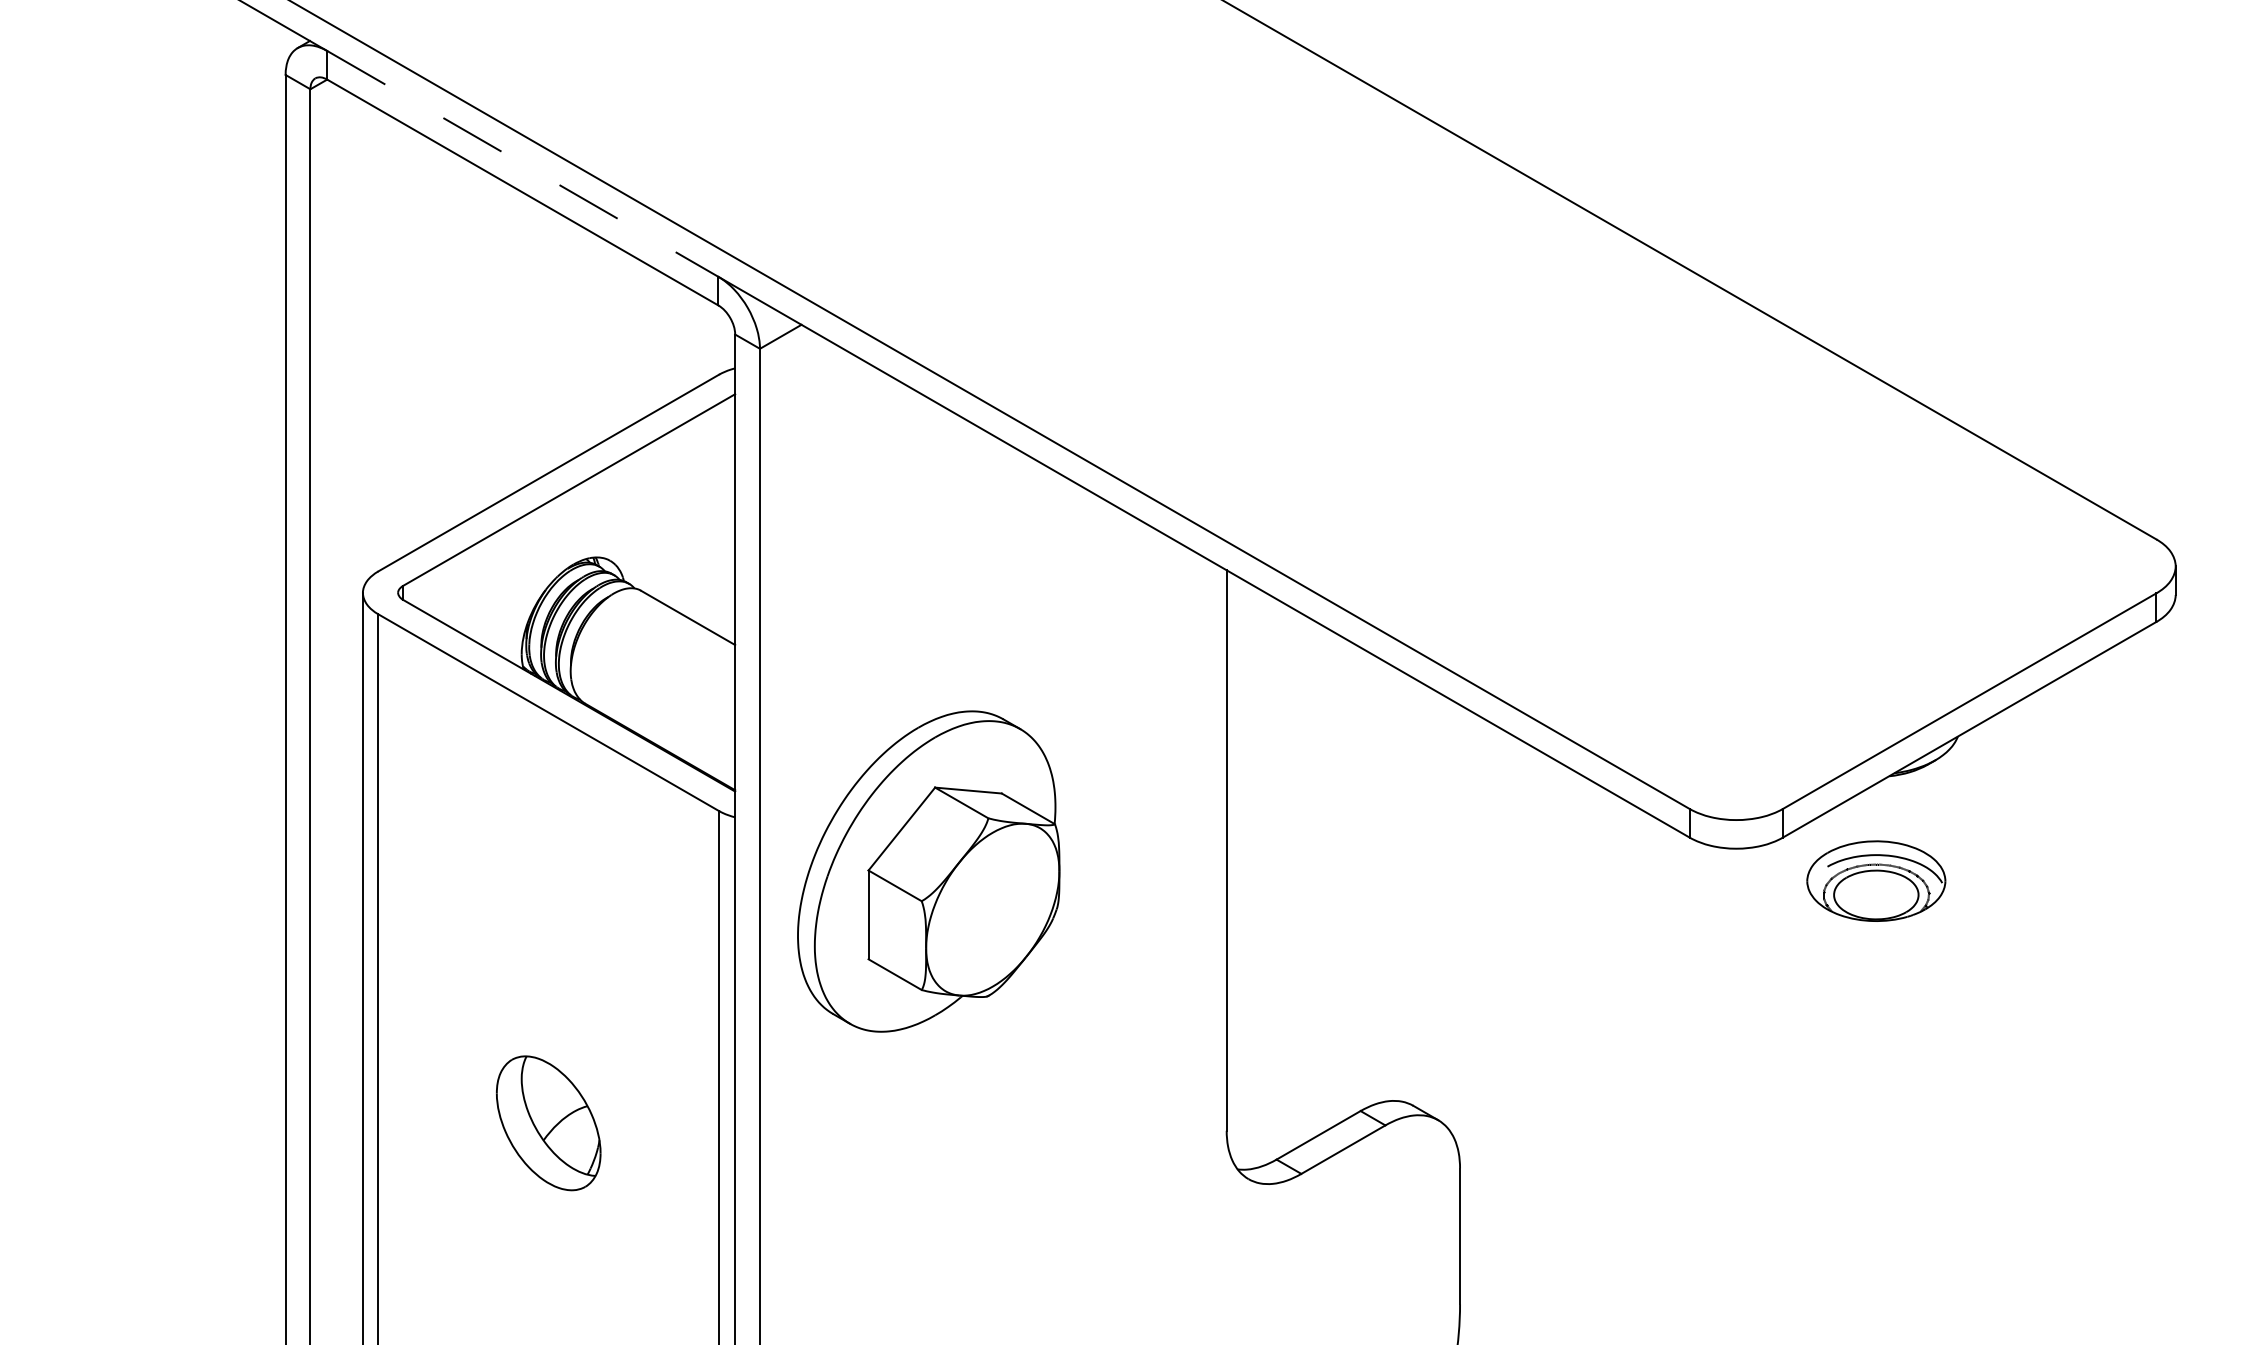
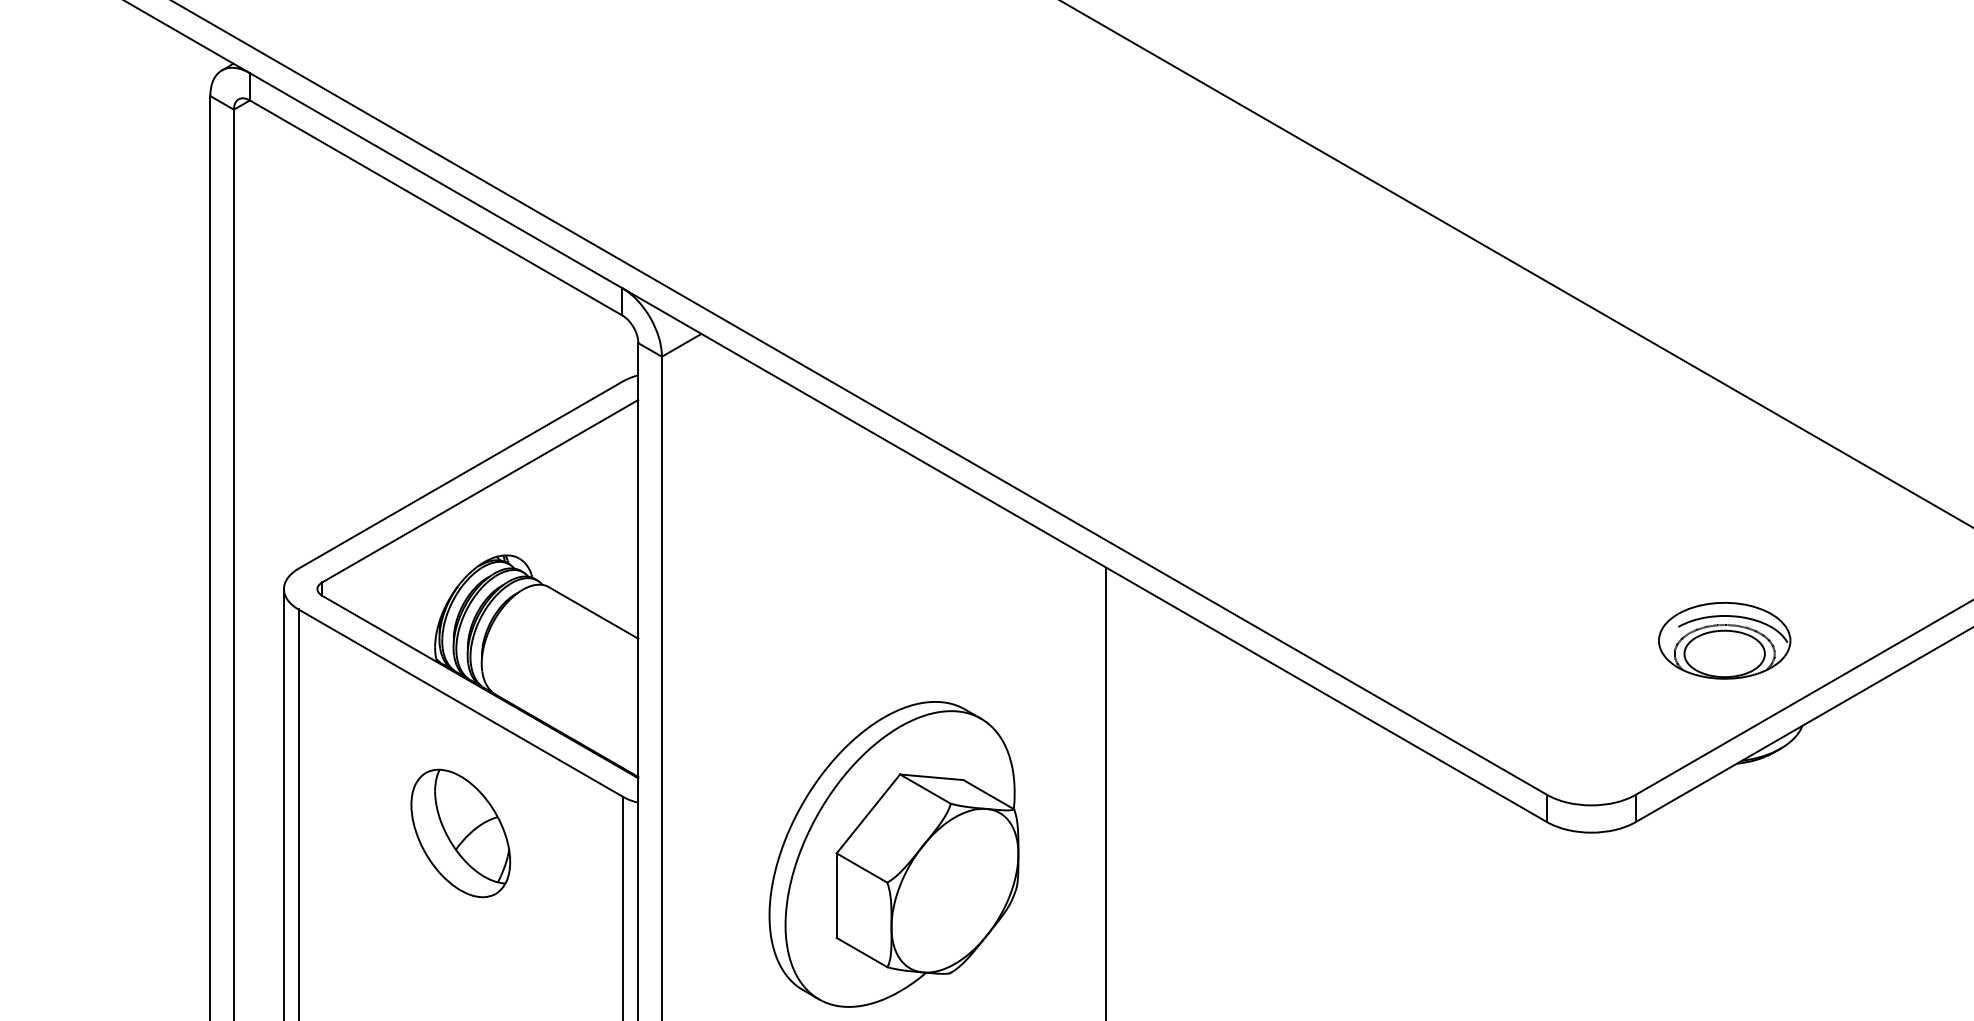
line: (522, 163) -> (435, 180), dashed -> solid
part: (548, 849) -> (460, 833), added
part: (928, 871) -> (893, 854), moved
part: (1876, 880) -> (1724, 640), moved

